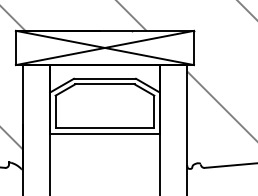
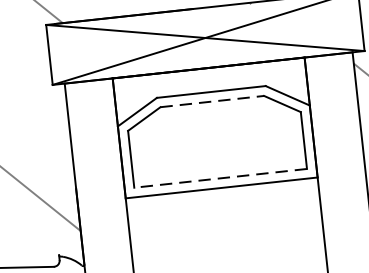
line: (104, 84) -> (211, 102), solid -> dashed
line: (104, 128) -> (219, 179), solid -> dashed

